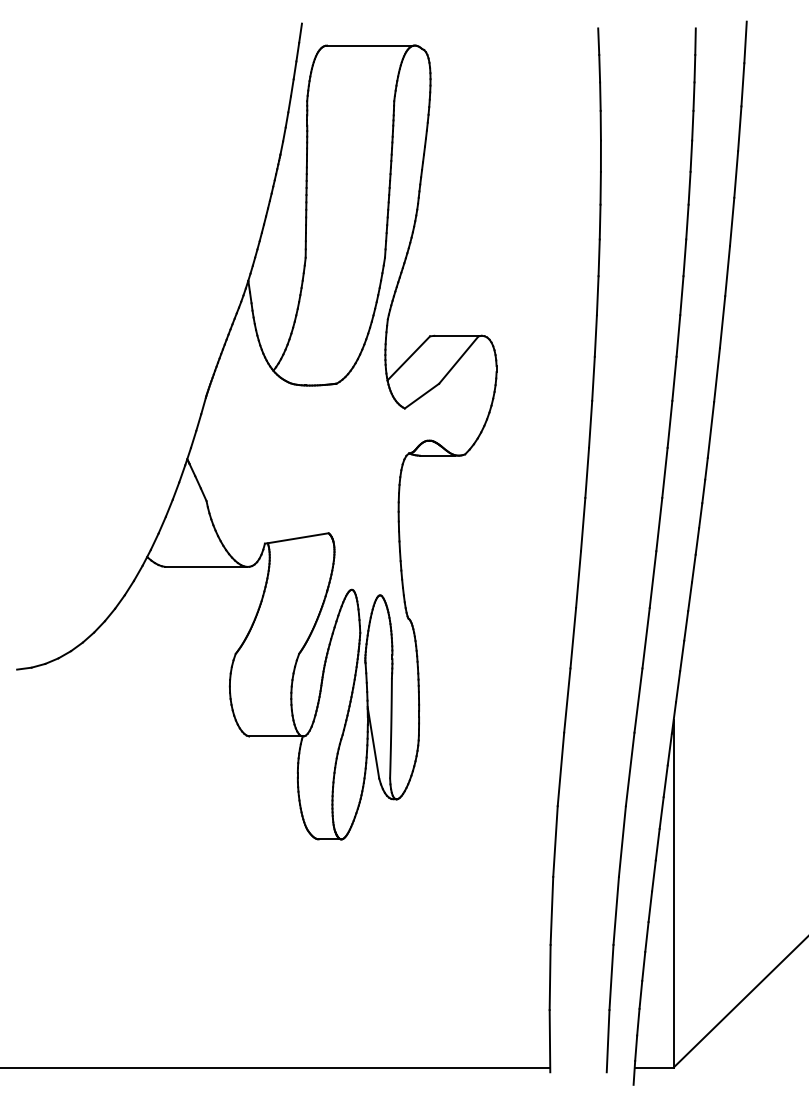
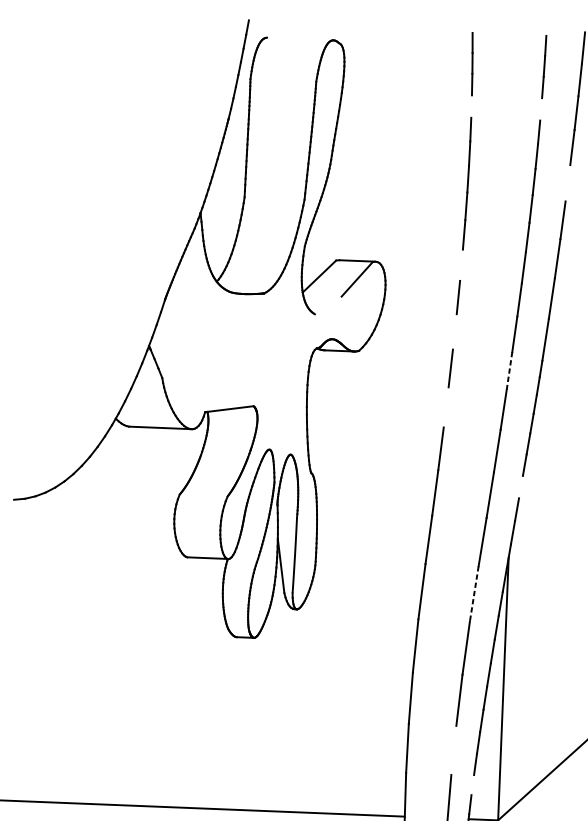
line: (369, 45) -> (299, 38), removed
line: (600, 125) -> (471, 106), removed
line: (692, 125) -> (540, 109), removed
line: (731, 221) -> (567, 182), removed
line: (595, 335) -> (461, 264), removed
line: (421, 395) -> (327, 304), removed
line: (590, 423) -> (454, 331), removed
line: (664, 473) -> (509, 371), solid -> dashed
line: (583, 524) -> (446, 407), removed
line: (686, 625) -> (521, 486), removed
line: (630, 769) -> (474, 593), solid -> dashed
line: (611, 977) -> (453, 750), removed
line: (638, 1021) -> (472, 784), removed

